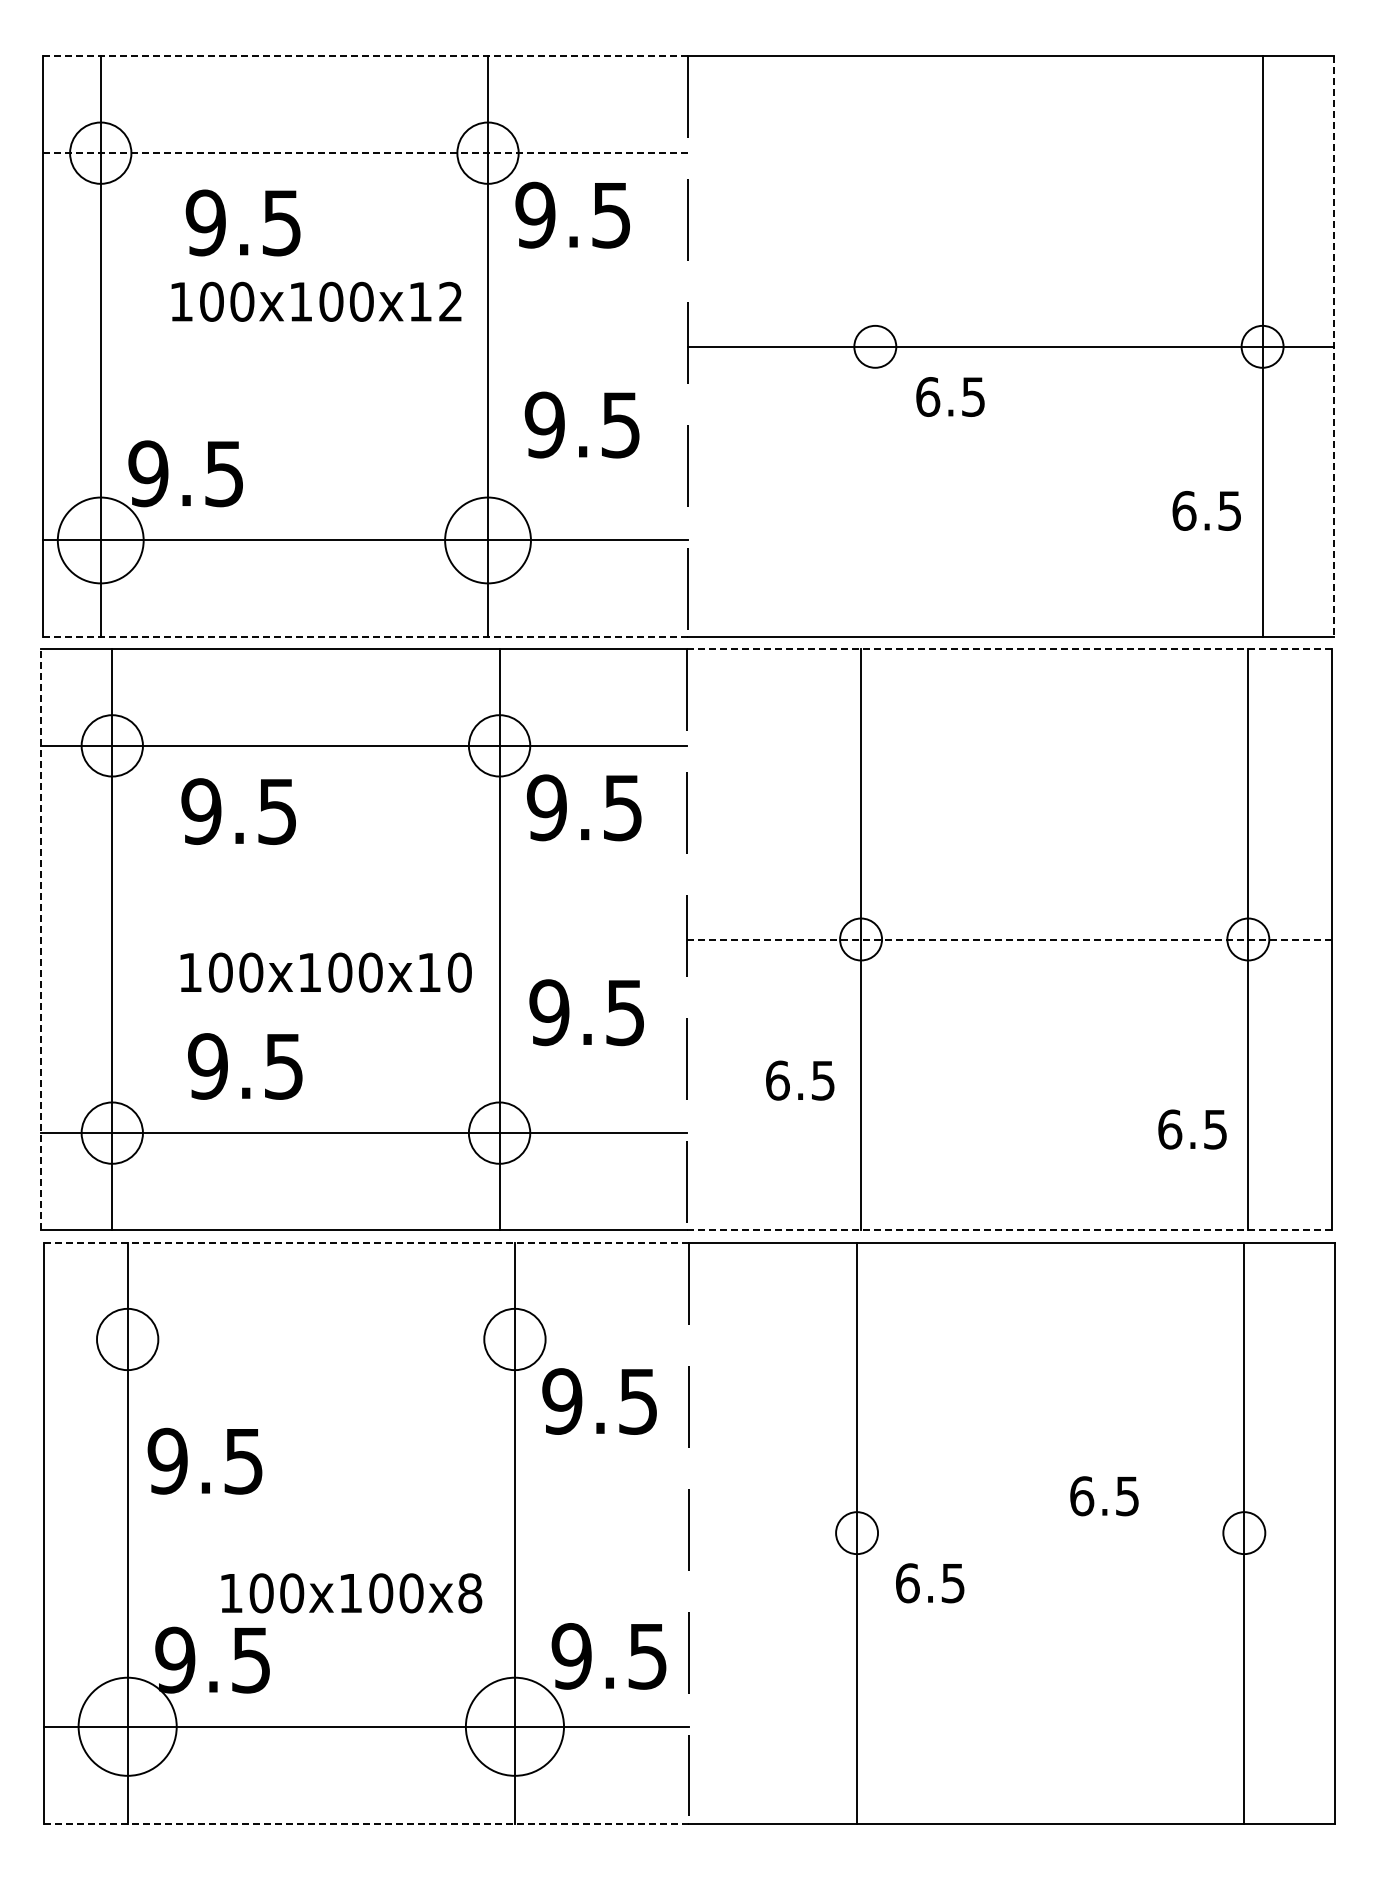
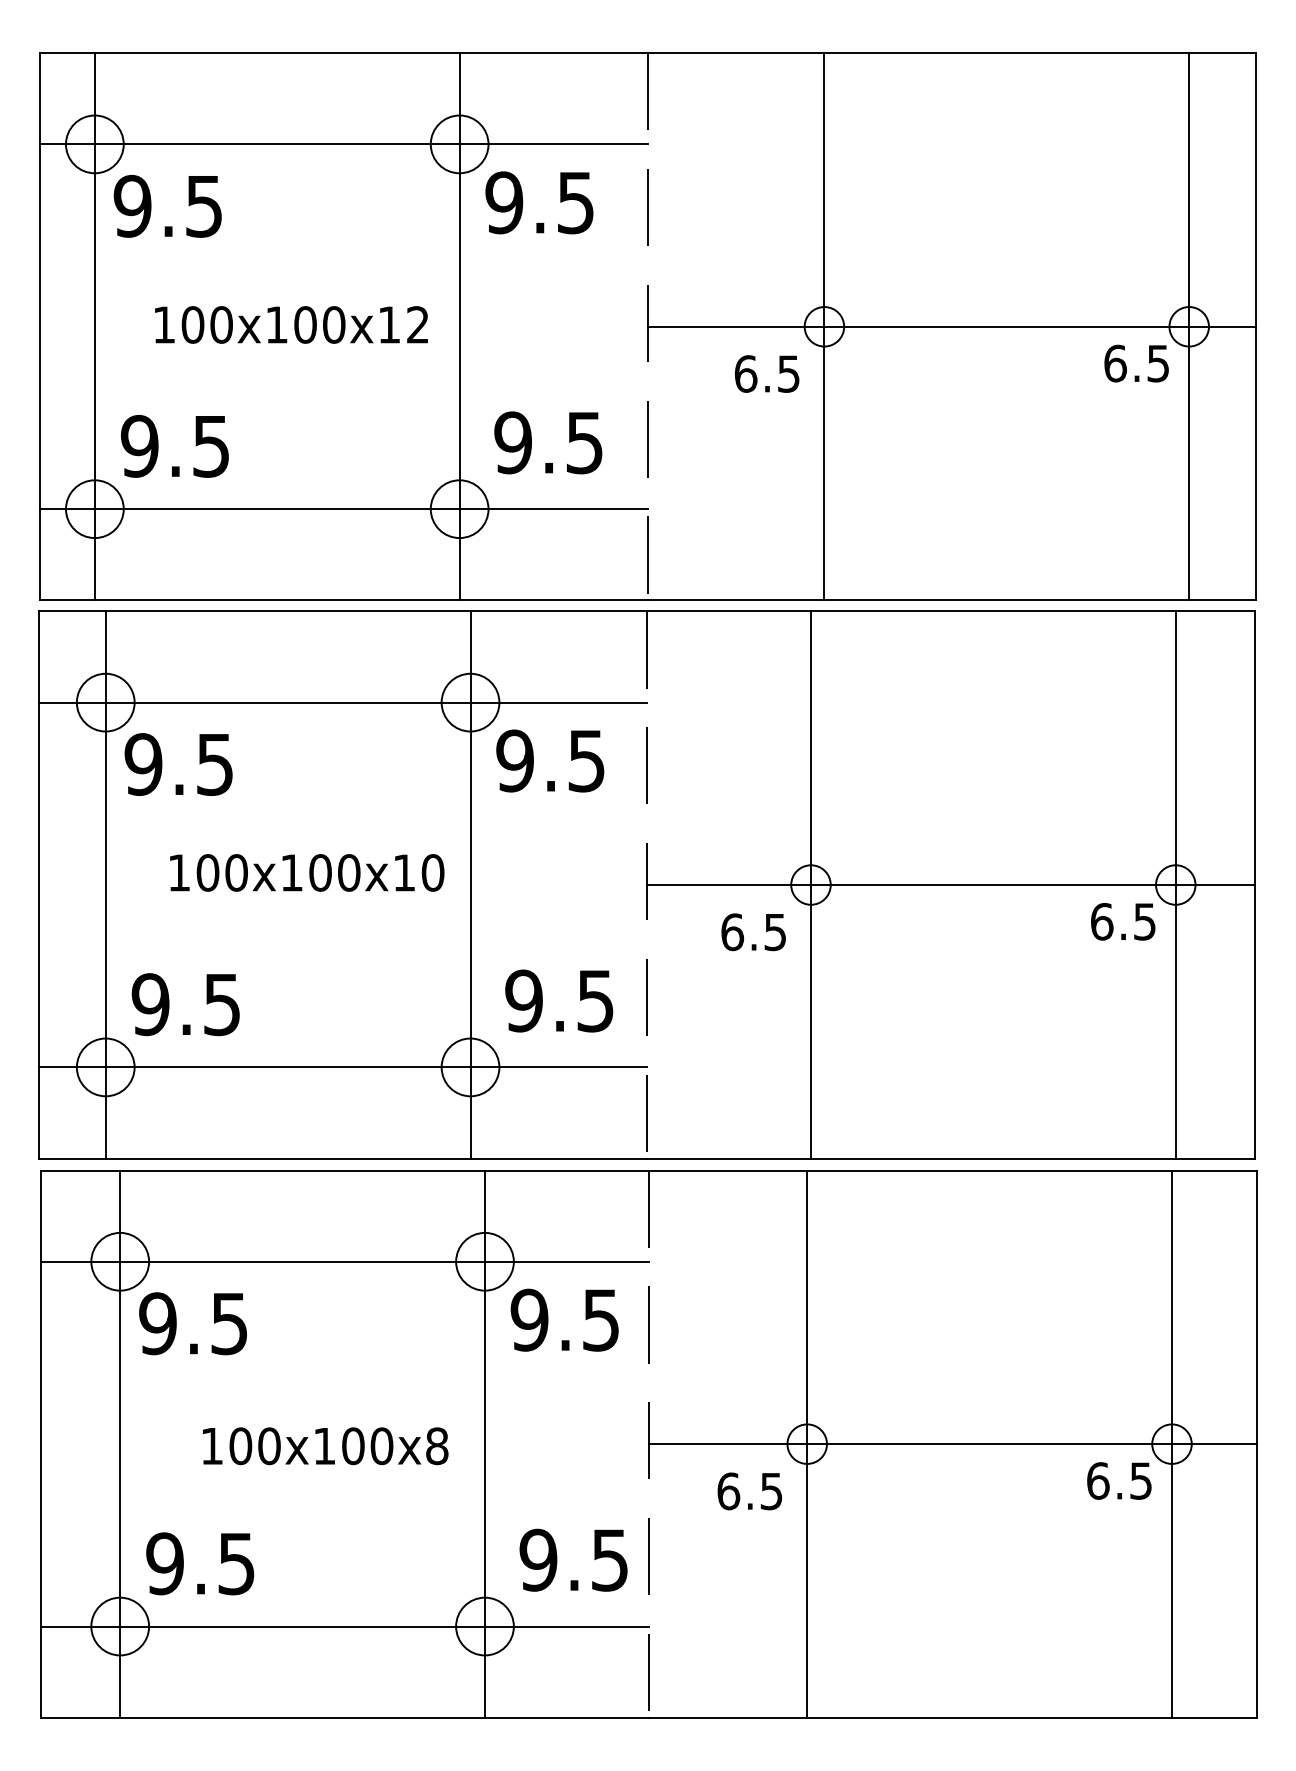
line: (365, 56) -> (344, 53), dashed -> solid
line: (365, 153) -> (344, 144), dashed -> solid
text: (242, 222) -> (167, 205), moved
text: (316, 301) -> (291, 324), moved
line: (875, 346) -> (824, 326), added
line: (1333, 347) -> (1255, 327), dashed -> solid
text: (950, 396) -> (767, 373), moved
text: (581, 424) -> (547, 442), moved
text: (1206, 510) -> (1136, 363), moved
circle: (100, 540) -> (94, 509), size x0.71
circle: (487, 540) -> (459, 509), size x0.71
line: (365, 637) -> (344, 600), dashed -> solid
line: (1009, 649) -> (950, 611), dashed -> solid
text: (238, 811) -> (178, 764), moved
line: (41, 939) -> (39, 885), dashed -> solid
line: (1009, 939) -> (950, 885), dashed -> solid
text: (325, 972) -> (306, 872), moved
text: (586, 1012) -> (558, 1000), moved
text: (245, 1066) -> (185, 1004), moved
text: (800, 1080) -> (753, 932), moved
text: (1192, 1129) -> (1123, 921), moved
line: (1009, 1229) -> (950, 1158), dashed -> solid
line: (366, 1242) -> (345, 1170), dashed -> solid
line: (366, 1339) -> (345, 1261), added
text: (204, 1460) -> (192, 1323), moved
text: (1104, 1496) -> (1119, 1481), moved
line: (1011, 1533) -> (952, 1444), added
text: (930, 1583) -> (750, 1491), moved
text: (351, 1593) -> (325, 1446), moved
circle: (127, 1726) -> (120, 1626), size x0.62
circle: (514, 1726) -> (484, 1626), size x0.62
line: (366, 1823) -> (345, 1717), dashed -> solid

